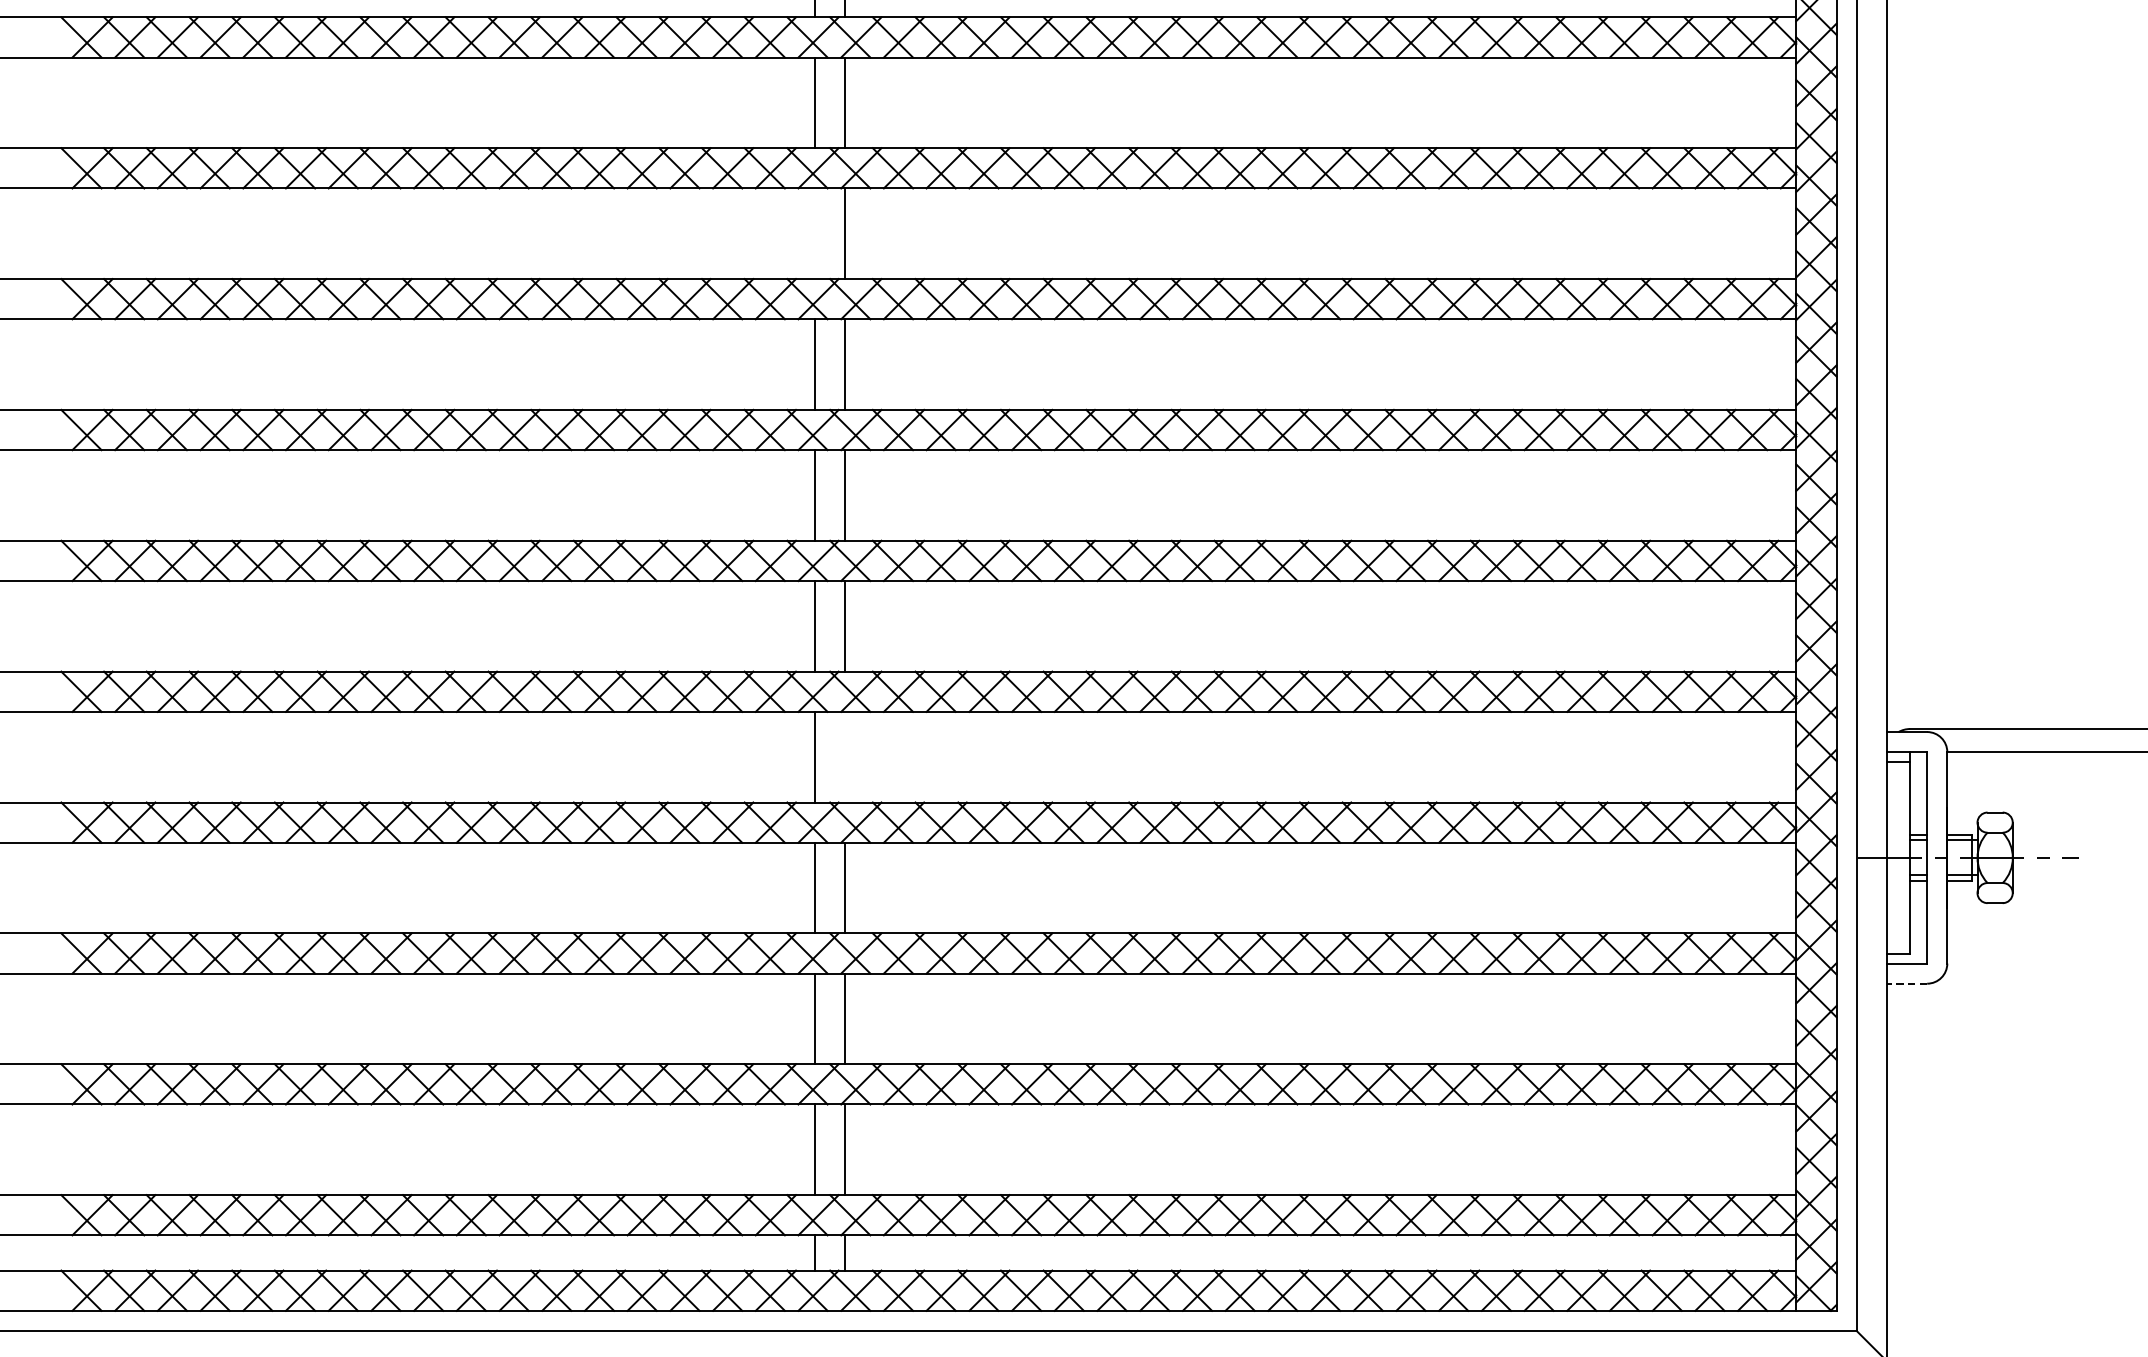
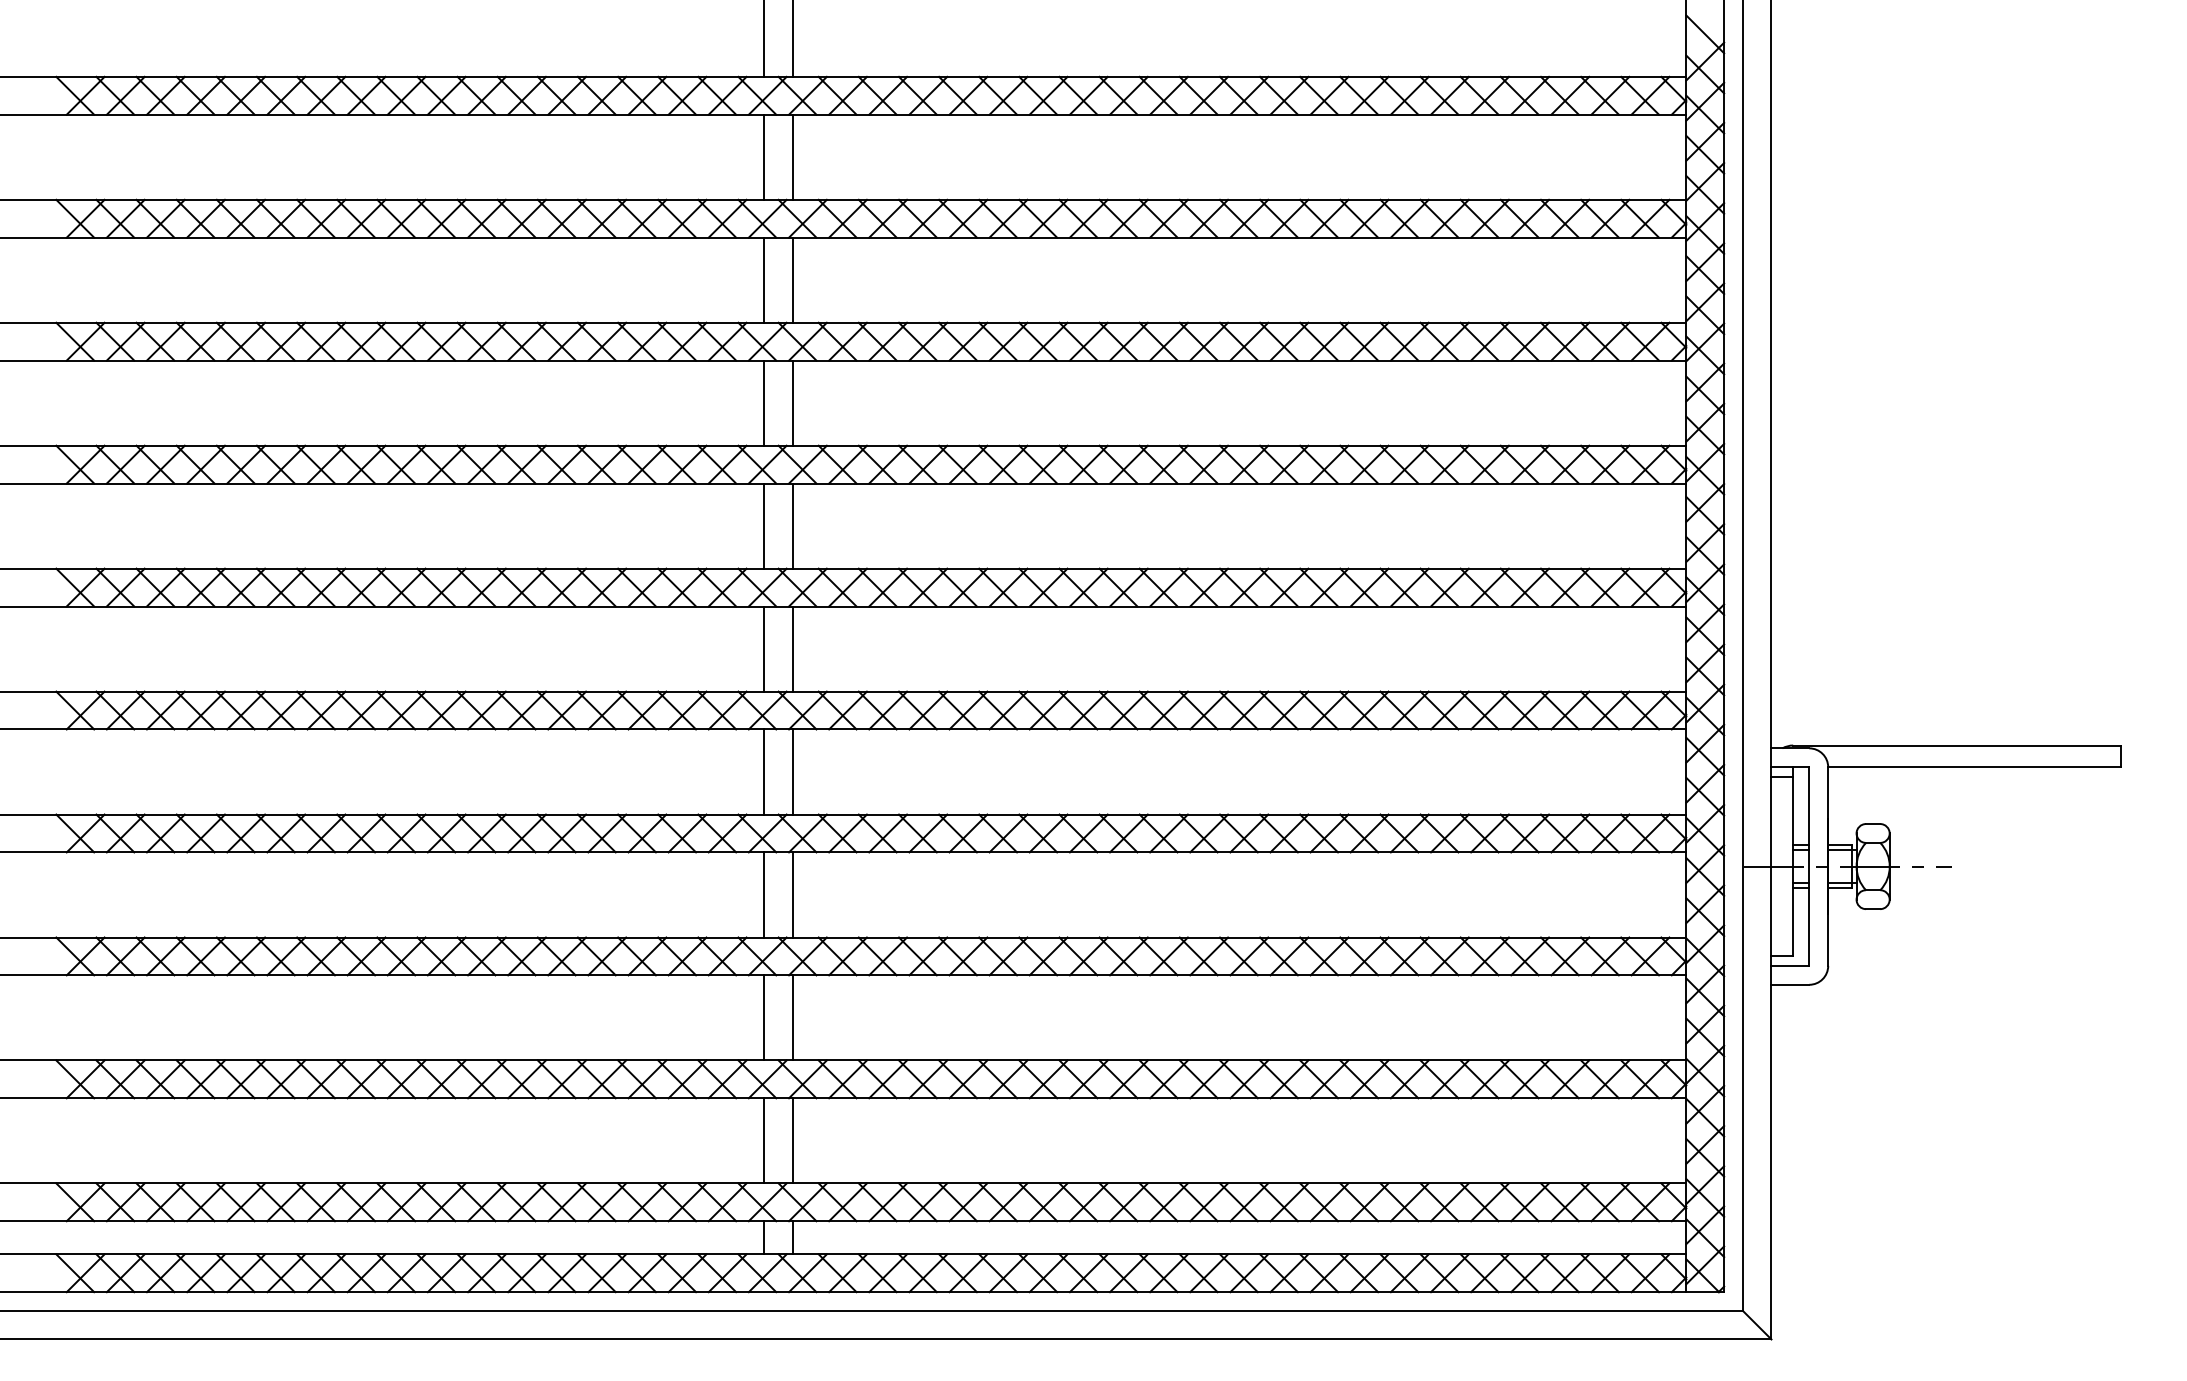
line: (815, 232) -> (764, 279), added
line: (844, 756) -> (792, 771), added
line: (1907, 983) -> (1790, 984), dashed -> solid

